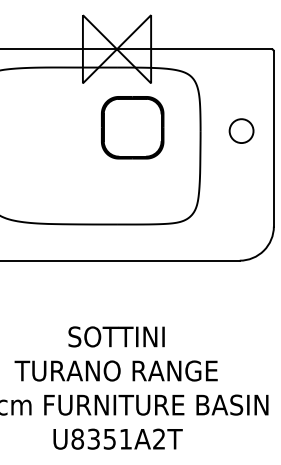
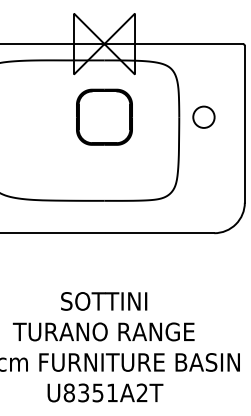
part: (132, 126) -> (104, 116), moved
circle: (241, 130) -> (203, 116), moved

